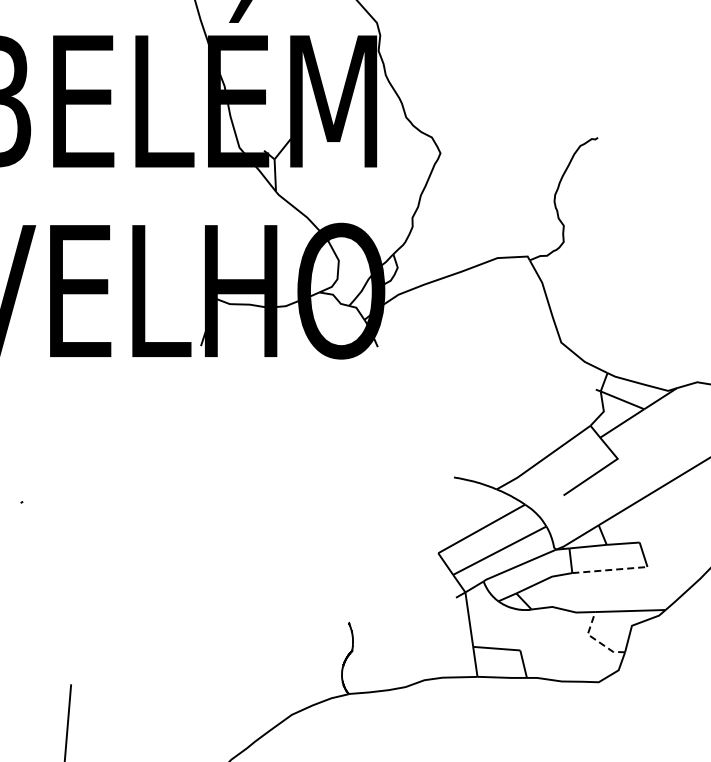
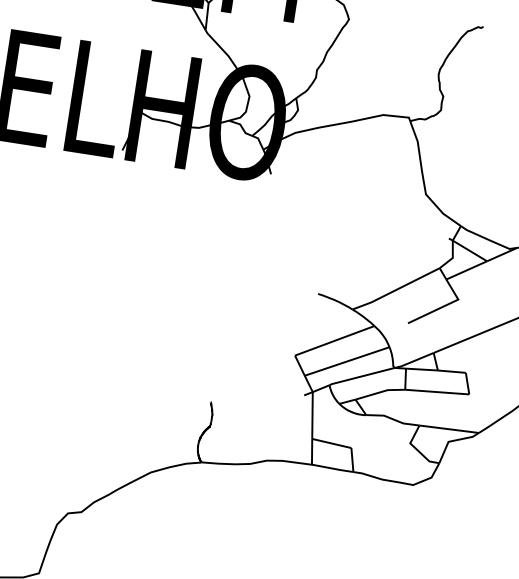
line: (609, 570) -> (436, 392), dashed -> solid
line: (595, 639) -> (416, 448), dashed -> solid

